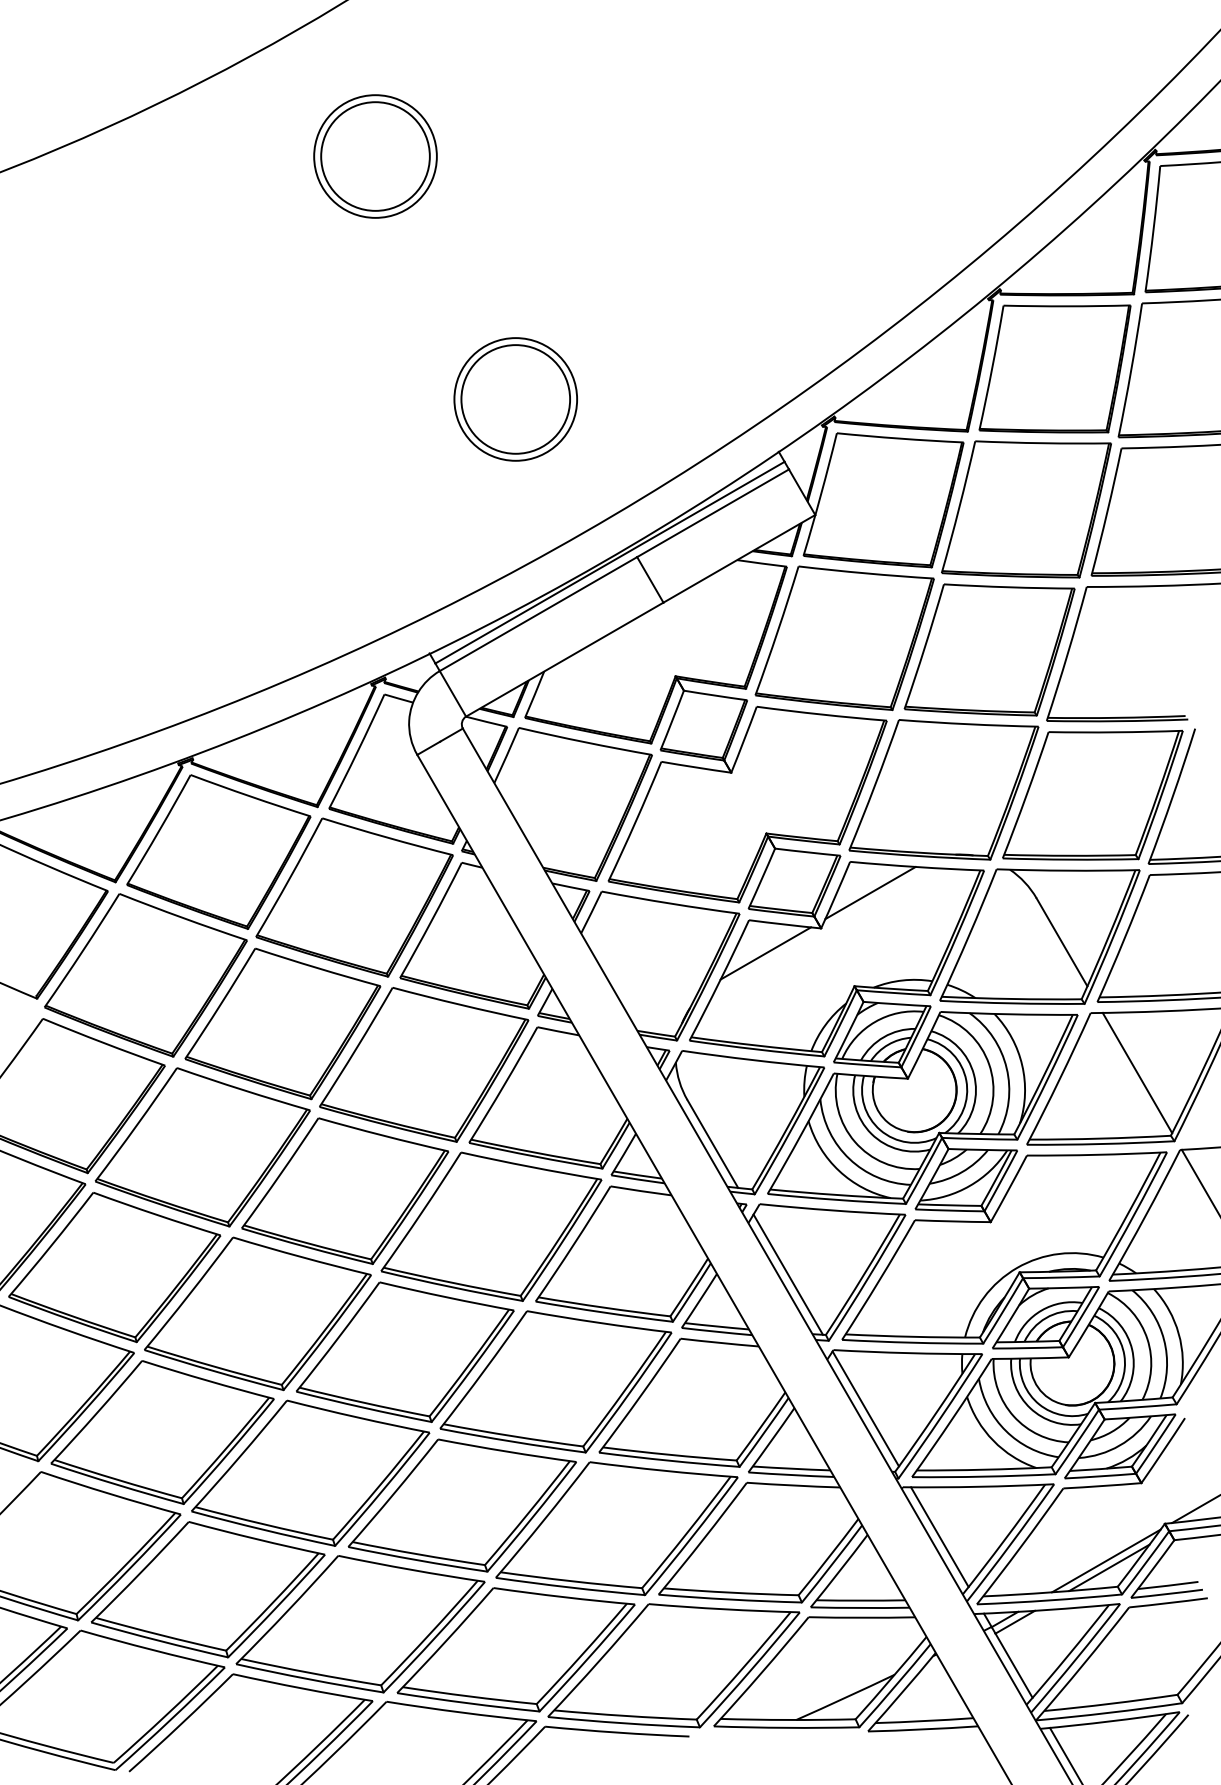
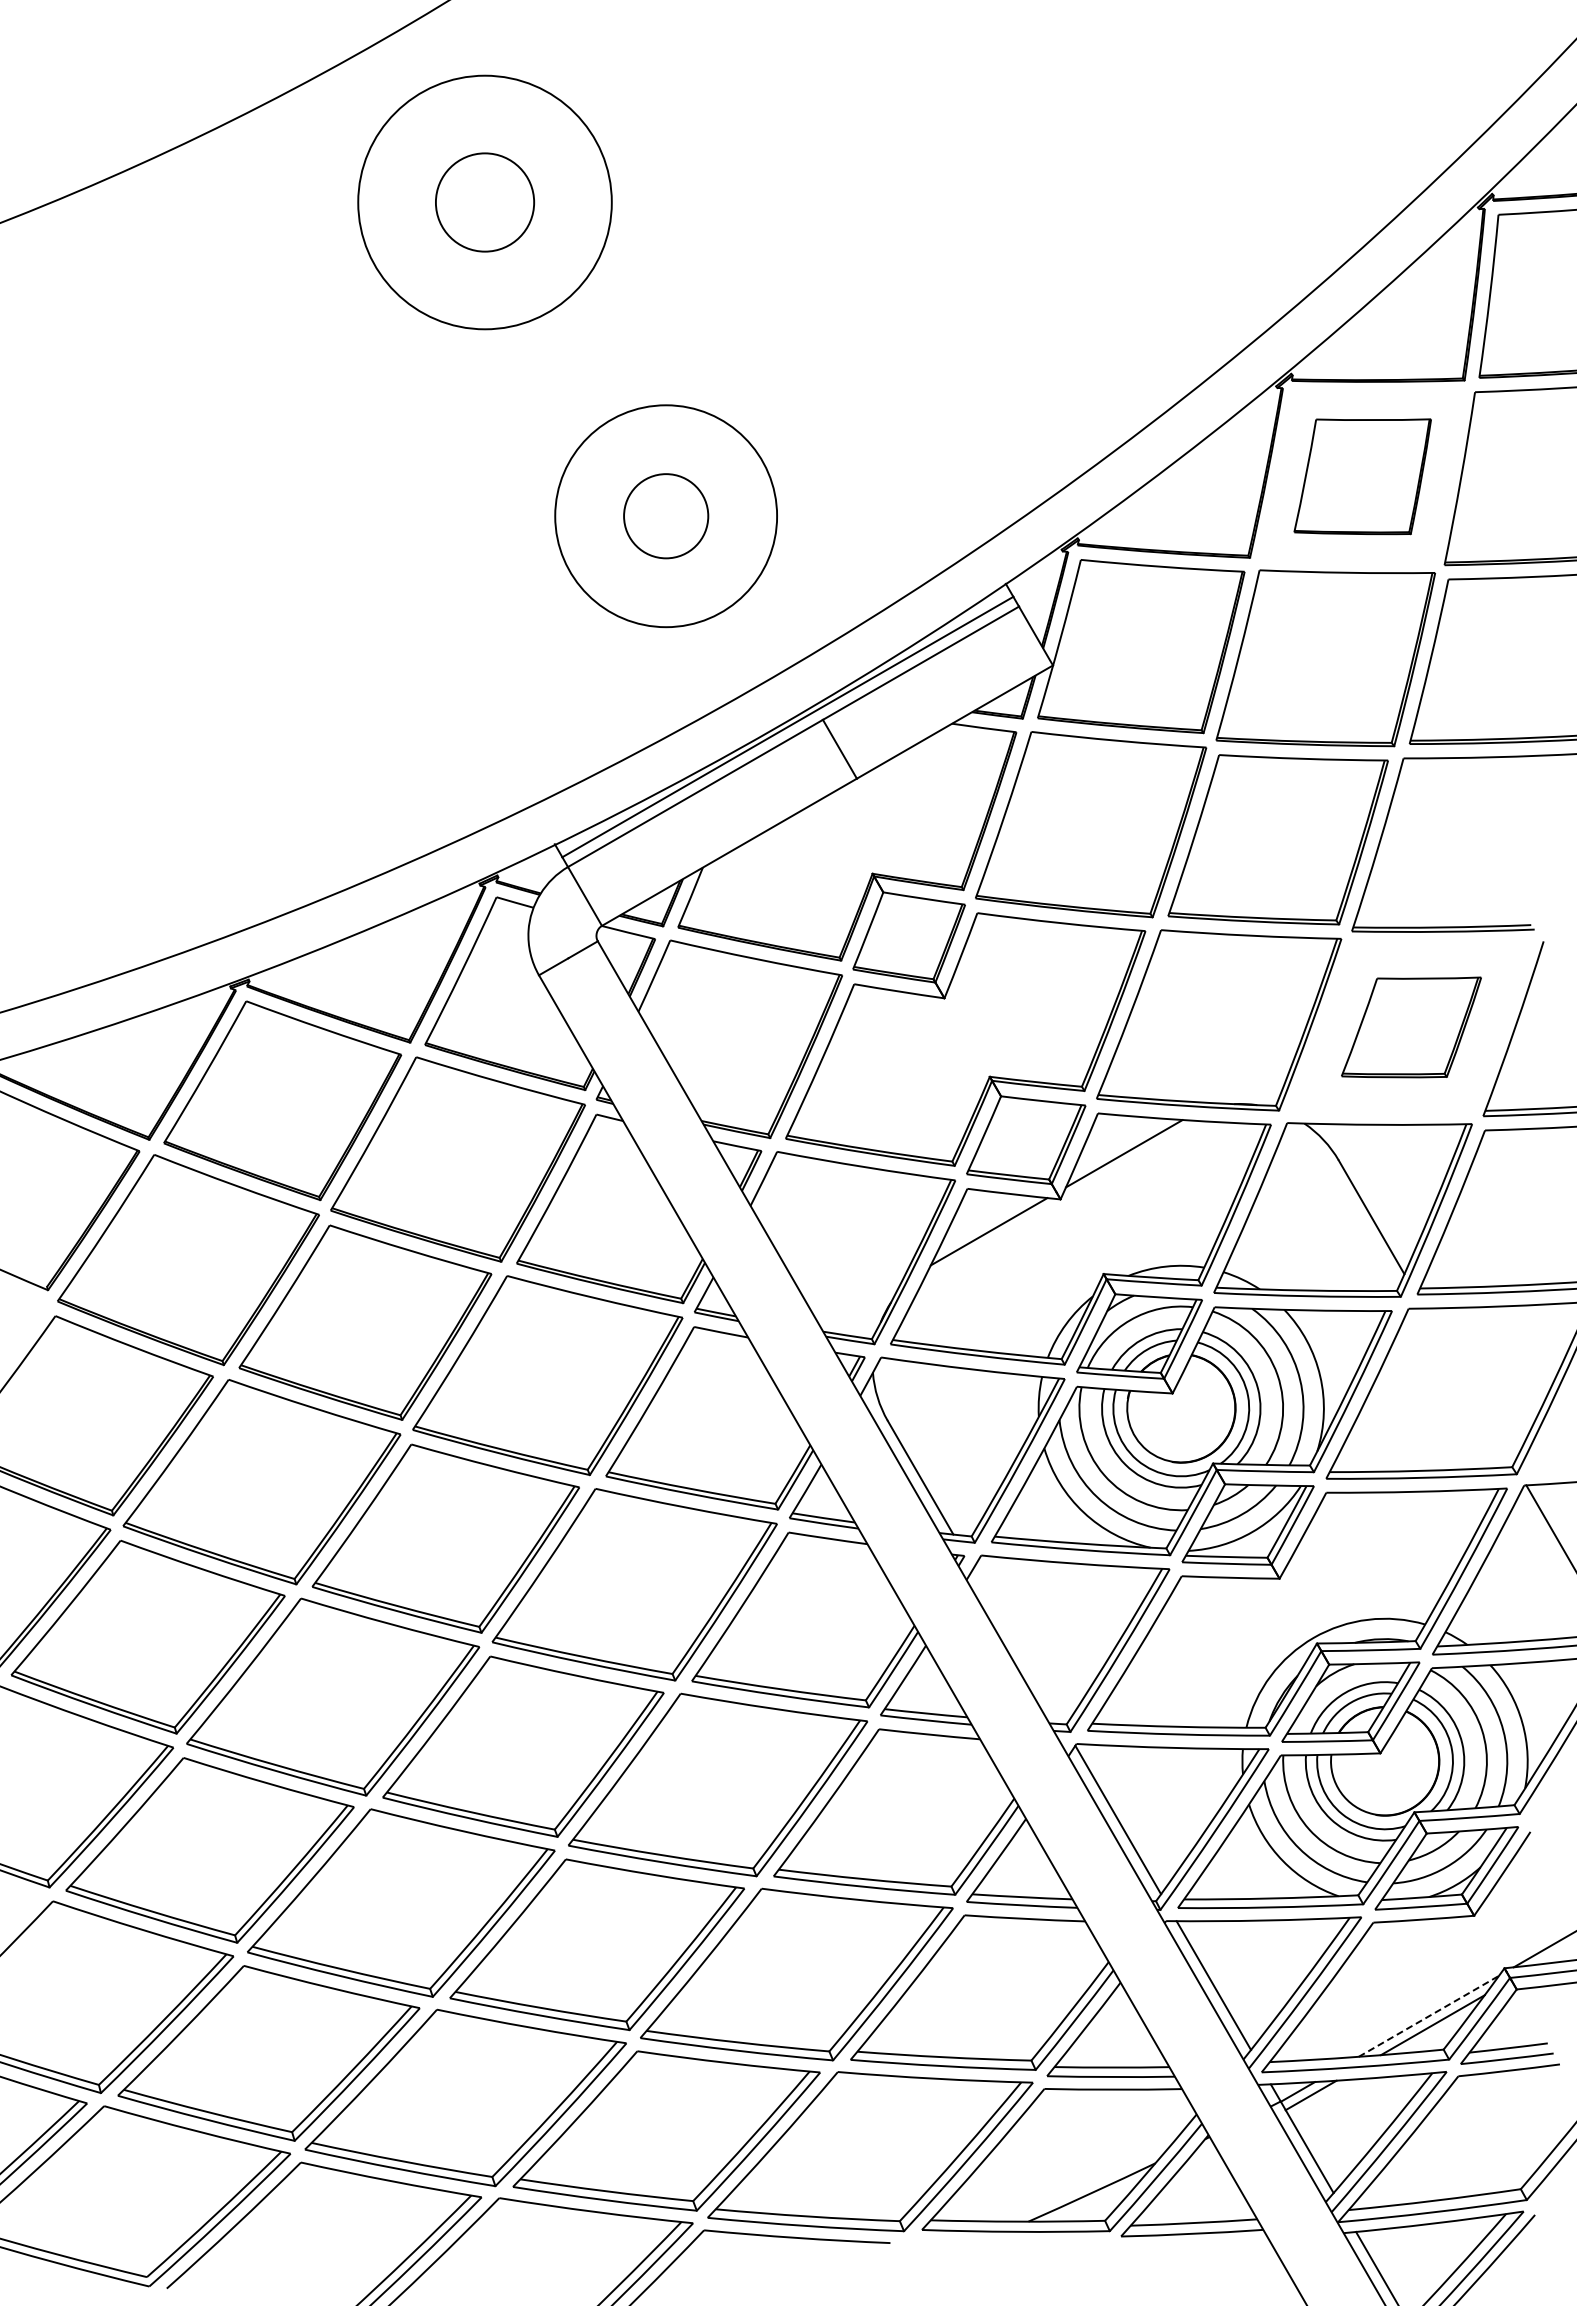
circle: (375, 156) -> (484, 202), size x0.7
circle: (375, 156) -> (484, 202), size x1.6
part: (1054, 368) -> (1362, 476), size x0.7
circle: (515, 399) -> (665, 516), size x0.6
circle: (515, 399) -> (665, 516), size x1.4
part: (1092, 795) -> (1411, 1027), size x0.6
line: (1137, 1072) -> (1468, 1385), removed
line: (787, 1274) -> (1017, 1646), removed
line: (1106, 1561) -> (1428, 2016), solid -> dashed

